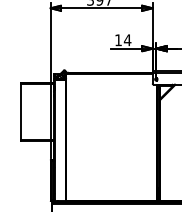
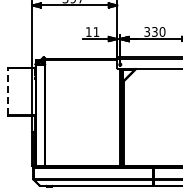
text: (127, 39) -> (96, 31), 14 -> 11
line: (21, 111) -> (8, 91), solid -> dashed

